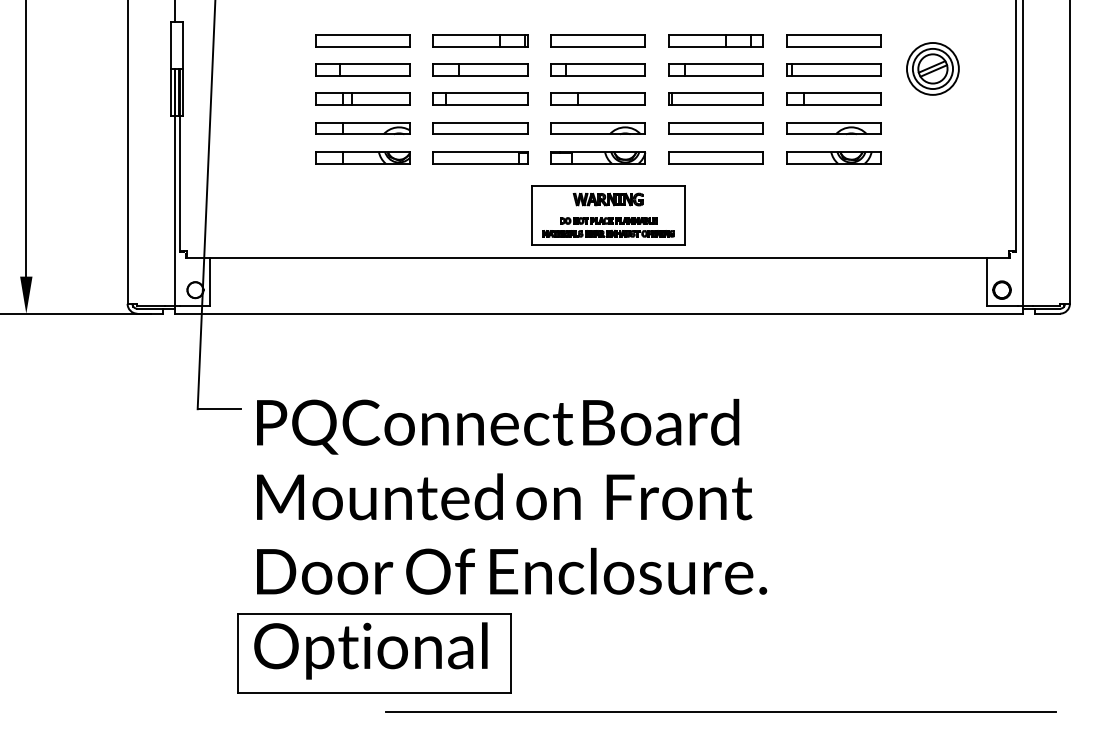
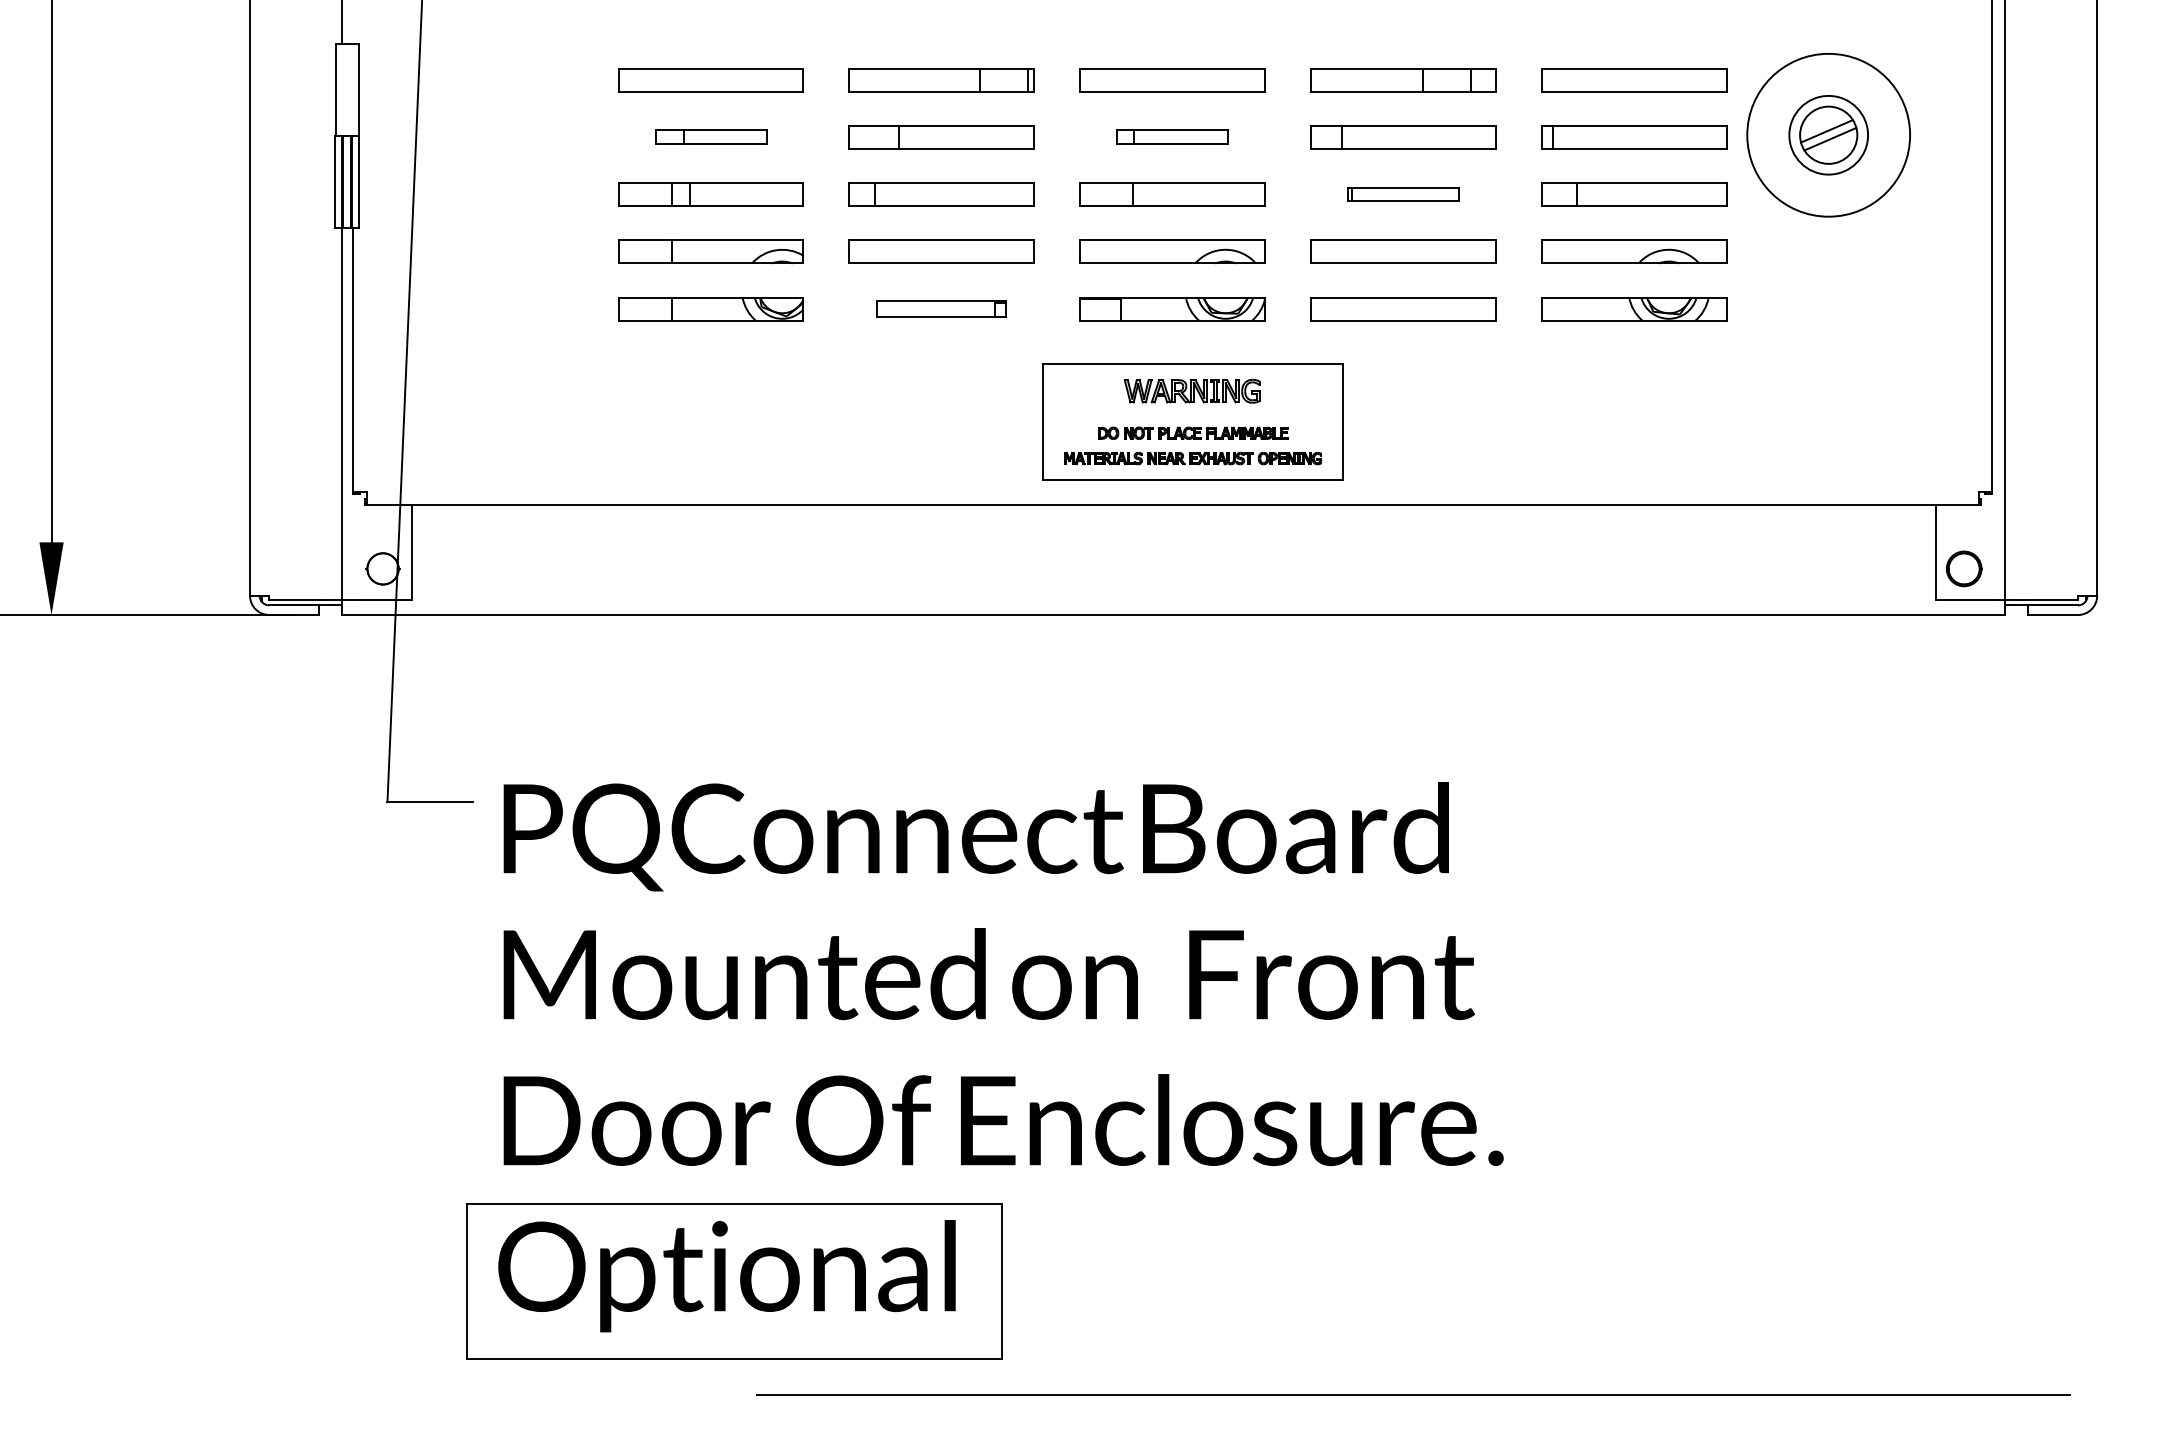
circle: (932, 68) -> (1827, 134), size x1.6
part: (362, 69) -> (710, 136), size x0.6
part: (597, 69) -> (1171, 136), size x0.6
part: (715, 98) -> (1402, 193), size x0.6
part: (480, 157) -> (941, 308), size x0.7

